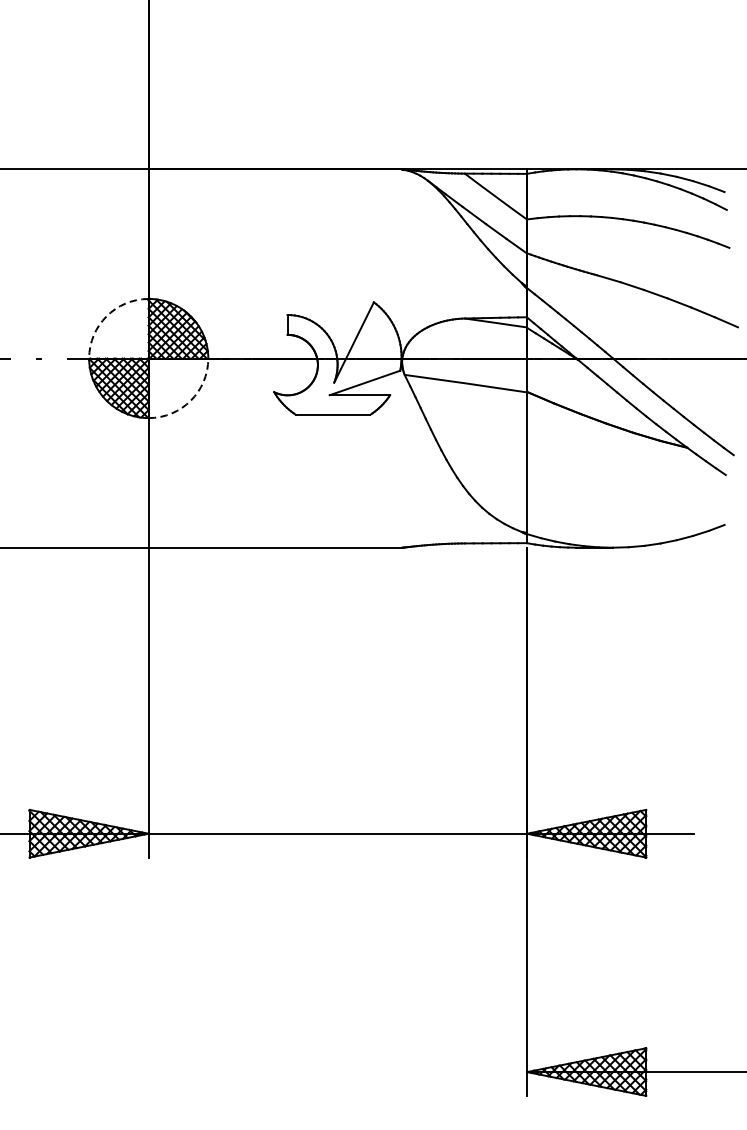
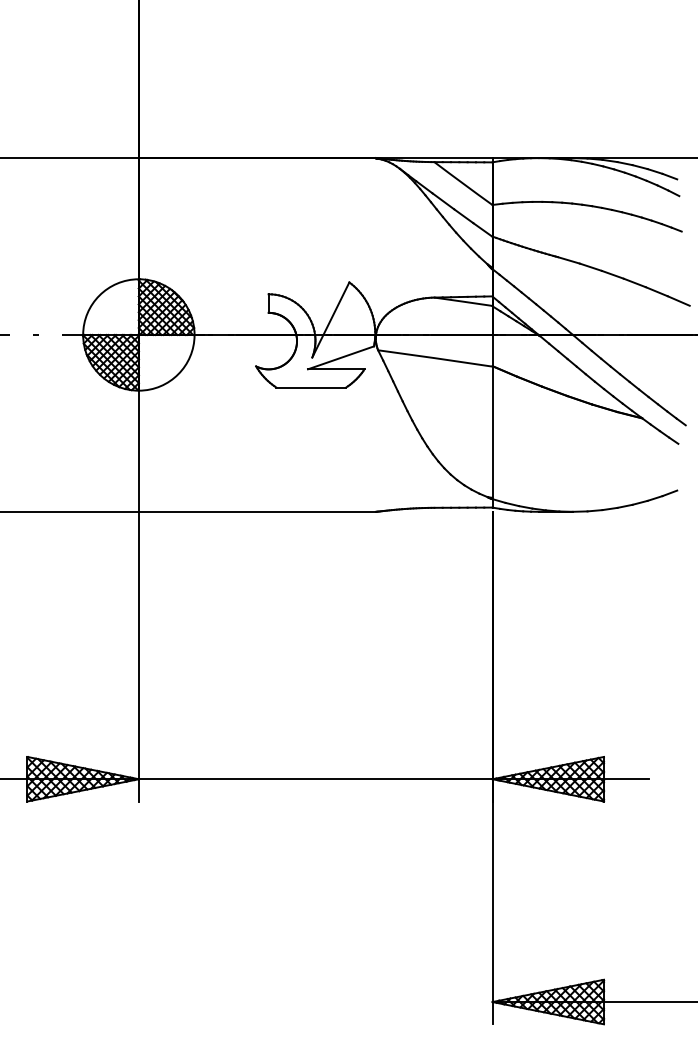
arc: (106, 316) -> (99, 295), dashed -> solid
arc: (191, 400) -> (178, 374), dashed -> solid

